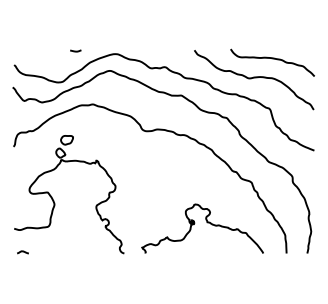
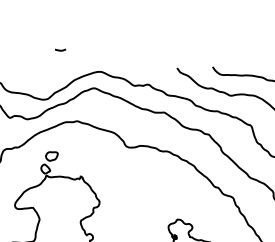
curve: (75, 50) -> (60, 49), moved

